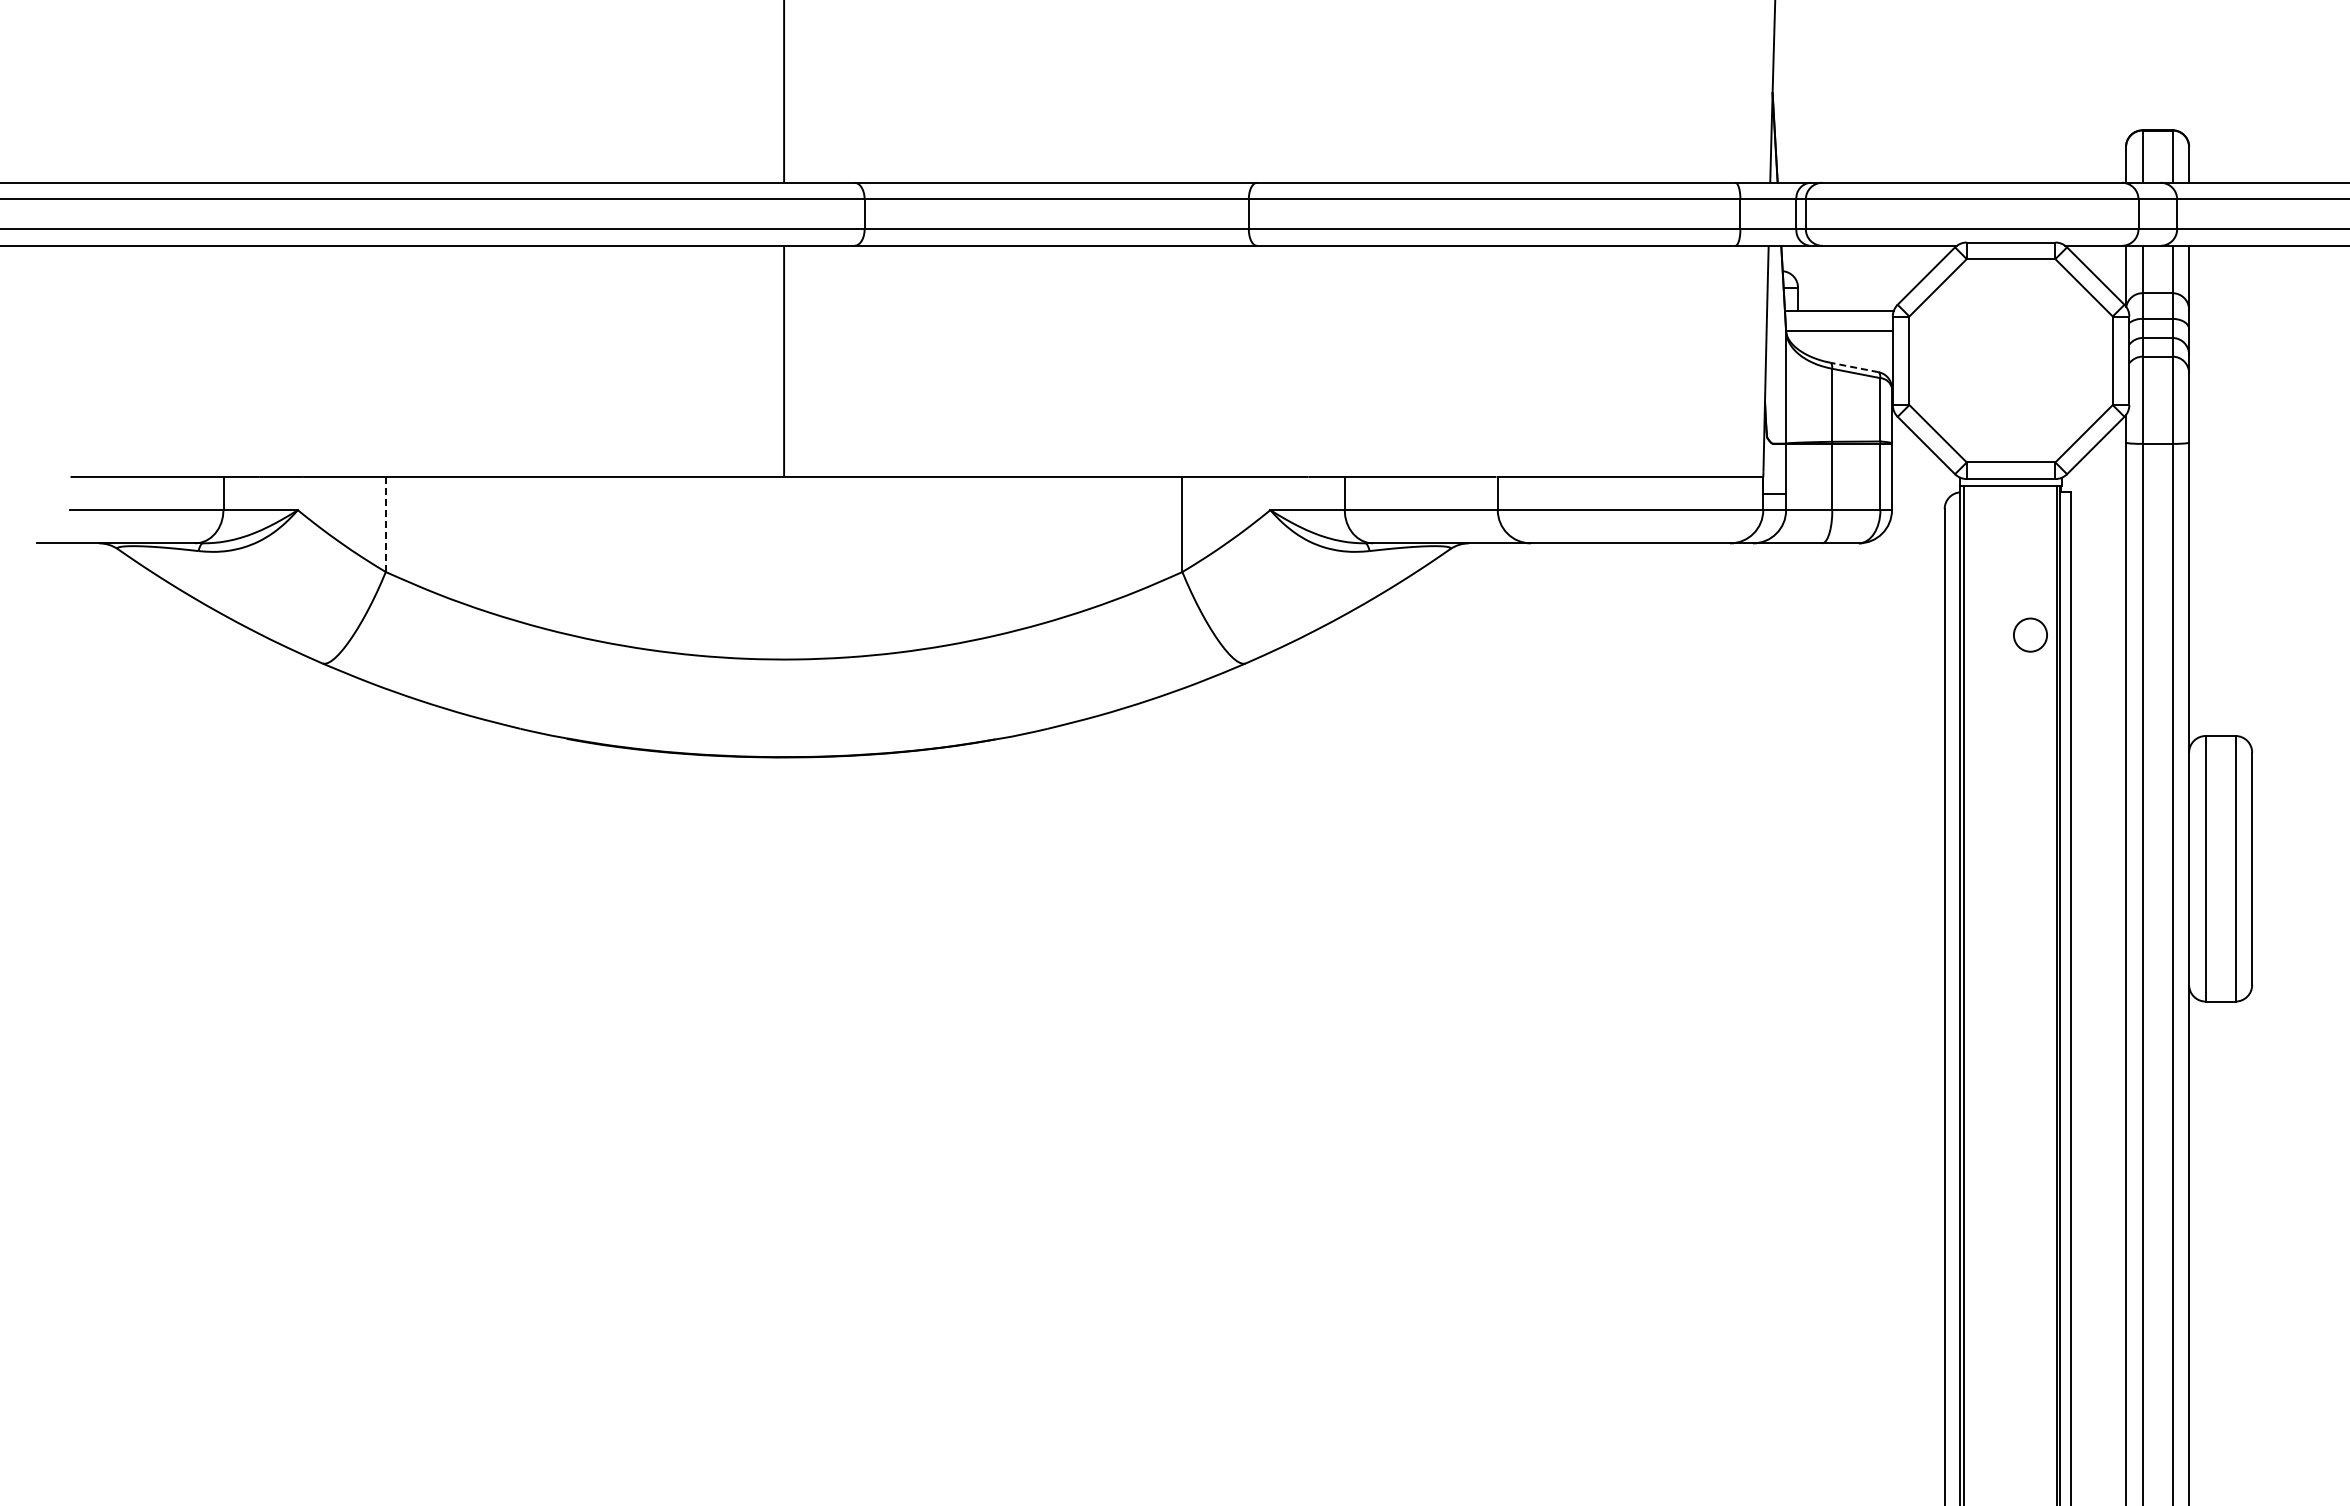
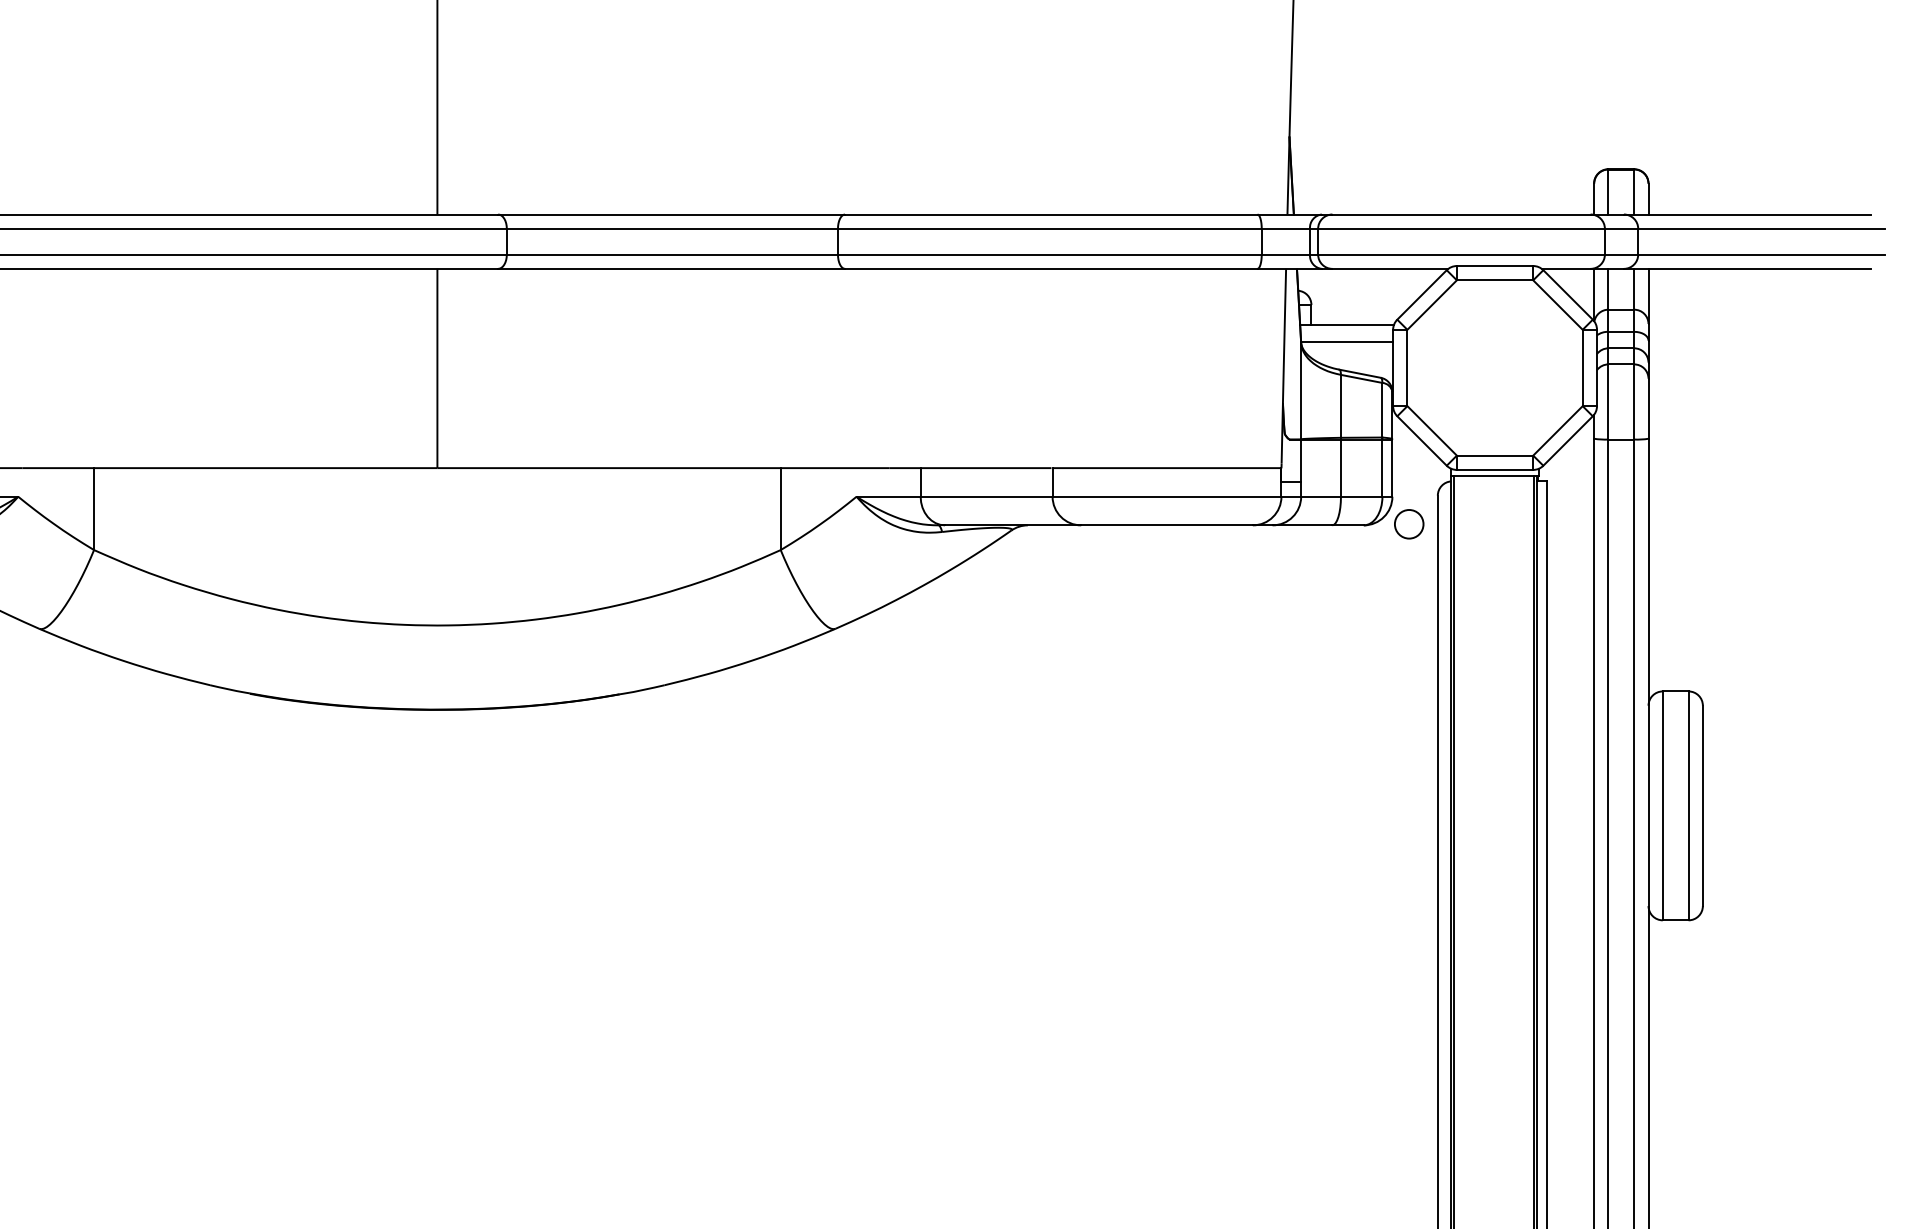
line: (1854, 367) -> (1360, 373), dashed -> solid
line: (385, 524) -> (93, 509), dashed -> solid
circle: (2030, 634) -> (1409, 523), moved

